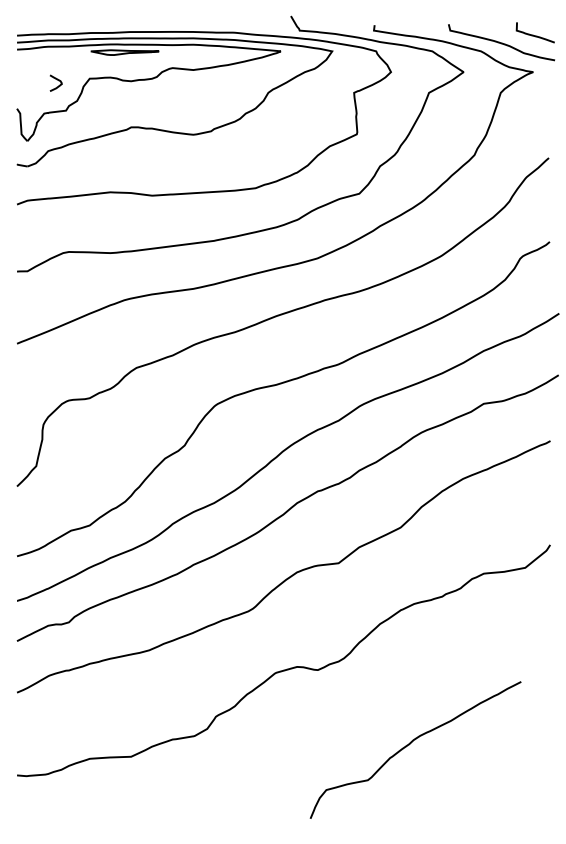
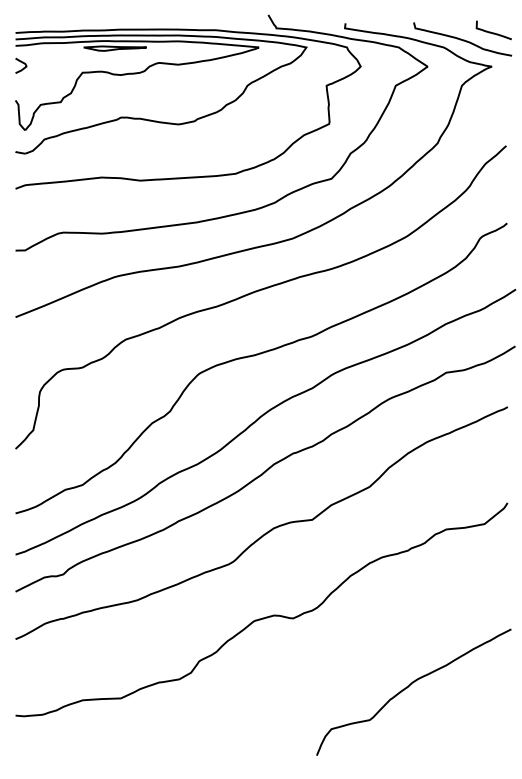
curve: (57, 80) -> (22, 63), moved
curve: (410, 744) -> (409, 687), moved

